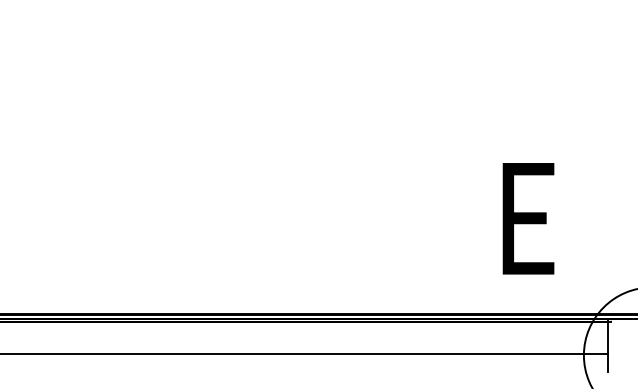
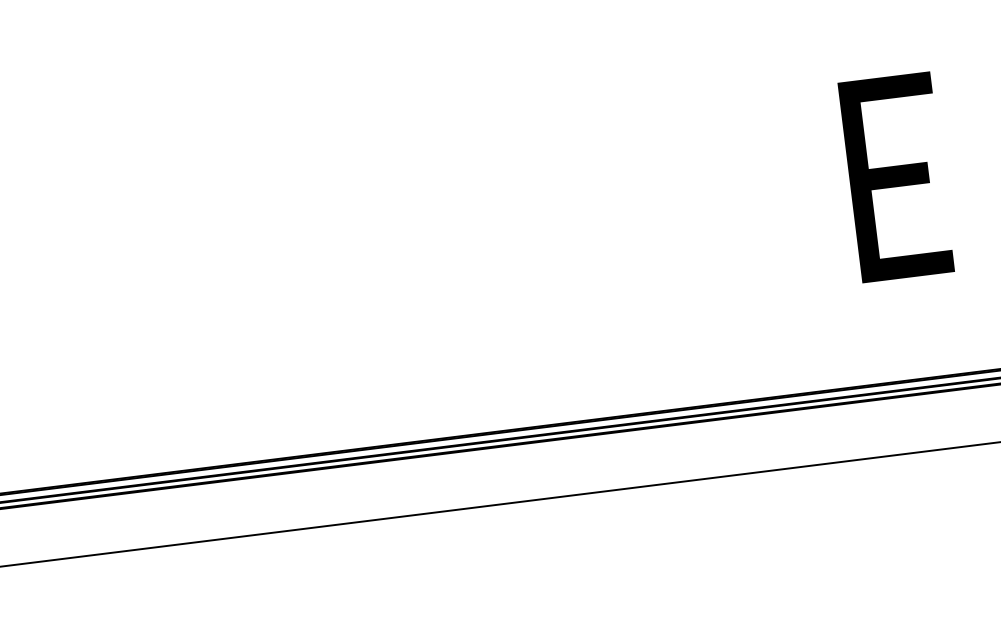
text: (528, 218) -> (896, 176), moved

